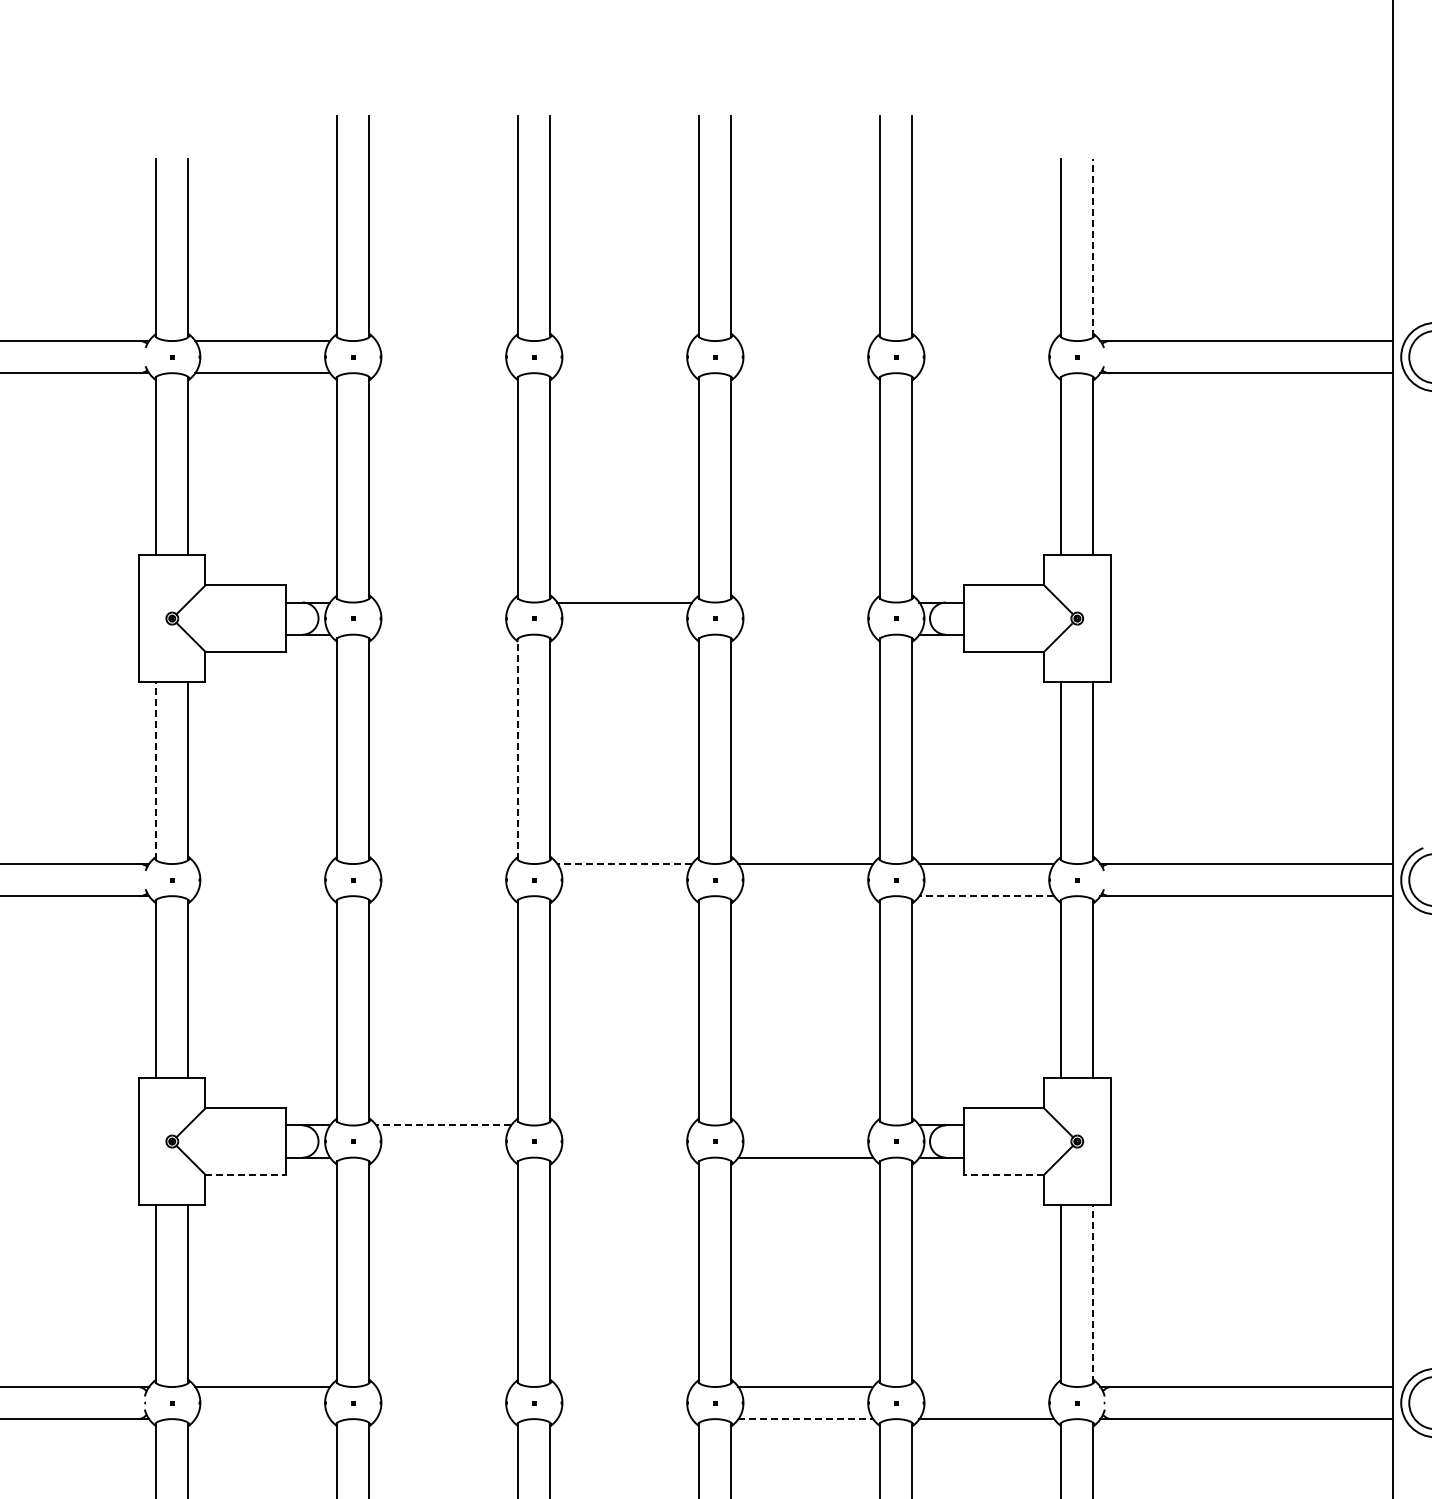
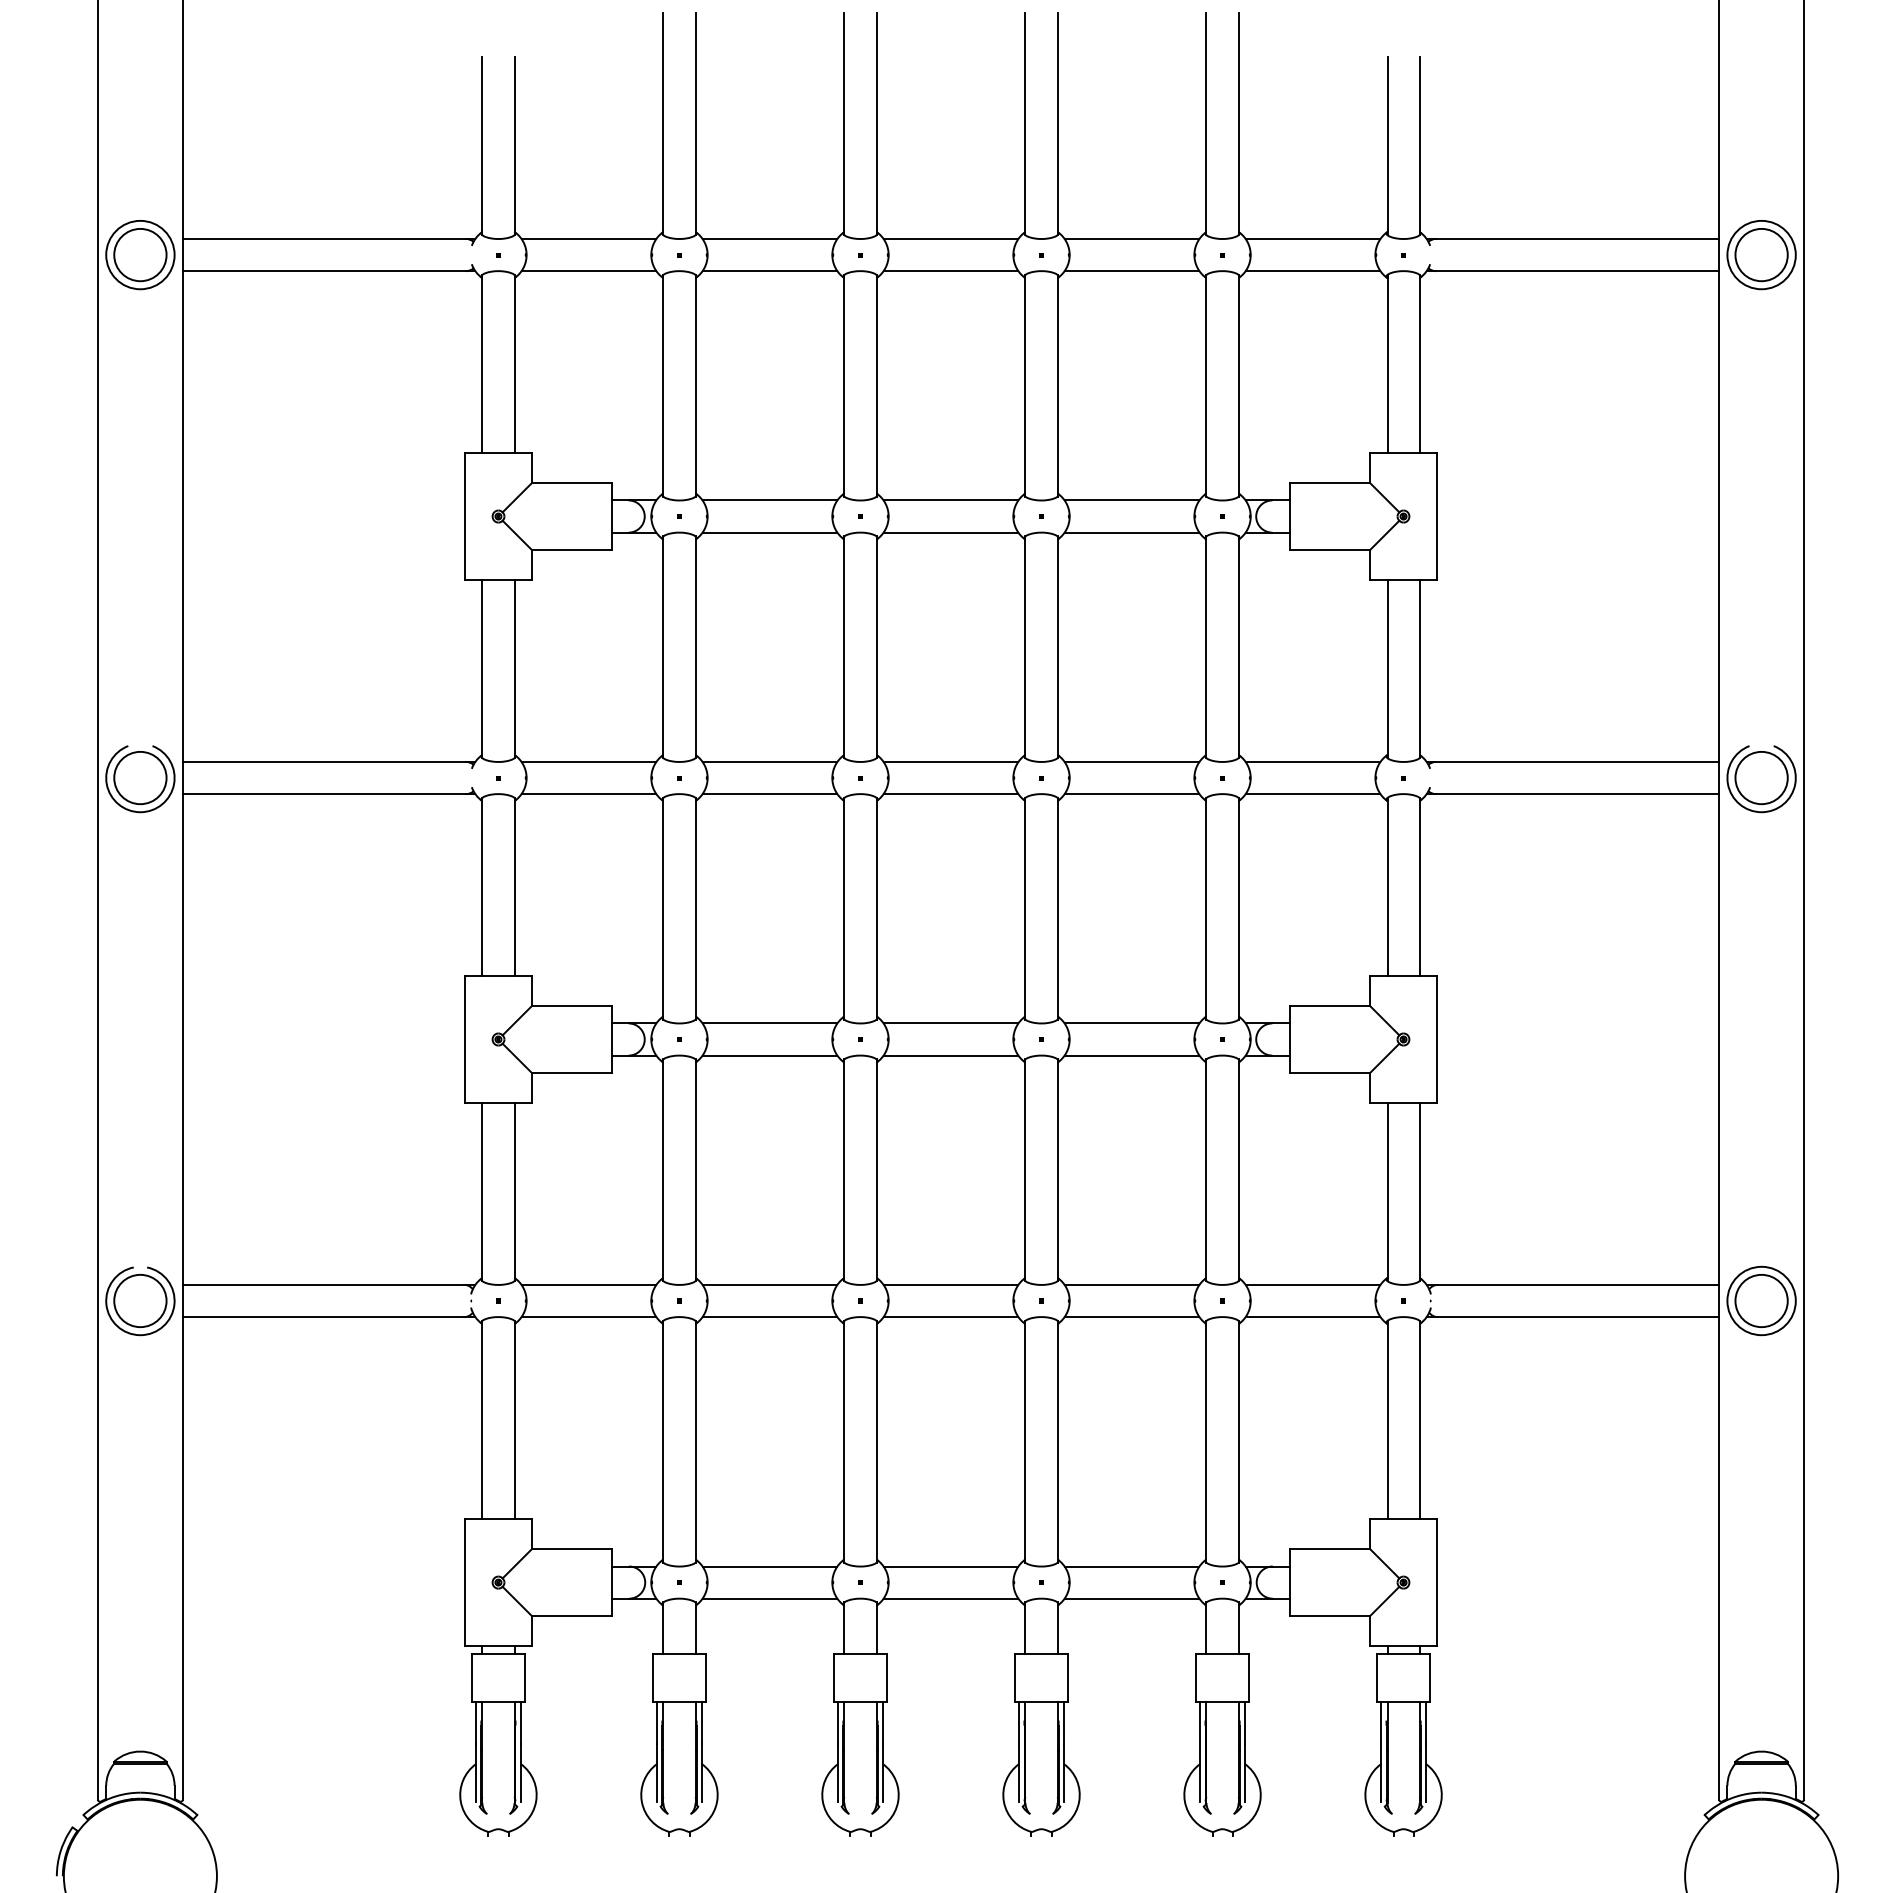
line: (1093, 247) -> (1419, 145), dashed -> solid
line: (443, 340) -> (769, 238), added
line: (624, 340) -> (950, 238), added
line: (805, 340) -> (1131, 238), added
line: (986, 340) -> (1312, 238), added
line: (443, 373) -> (769, 271), added
line: (624, 373) -> (950, 271), added
line: (805, 373) -> (1131, 271), added
line: (986, 373) -> (1312, 271), added
line: (443, 602) -> (769, 500), added
line: (805, 602) -> (1131, 500), added
line: (443, 634) -> (769, 532), added
line: (624, 634) -> (950, 532), added
line: (805, 634) -> (1131, 532), added
line: (518, 749) -> (844, 647), dashed -> solid
line: (156, 770) -> (482, 668), dashed -> solid
line: (262, 863) -> (588, 761), added
line: (443, 863) -> (769, 761), added
line: (624, 863) -> (950, 761), dashed -> solid
line: (262, 896) -> (588, 794), added
line: (443, 896) -> (769, 794), added
line: (624, 896) -> (950, 794), added
line: (805, 896) -> (1131, 794), added
line: (986, 896) -> (1312, 794), dashed -> solid
line: (443, 1125) -> (769, 1023), dashed -> solid
line: (624, 1125) -> (950, 1023), added
line: (805, 1125) -> (1131, 1023), added
line: (443, 1157) -> (769, 1055), added
line: (624, 1157) -> (950, 1055), added
line: (246, 1174) -> (572, 1072), dashed -> solid
line: (1003, 1174) -> (1329, 1072), dashed -> solid
line: (1093, 1293) -> (1419, 1191), dashed -> solid
line: (443, 1386) -> (769, 1284), added
line: (624, 1386) -> (950, 1284), added
line: (986, 1386) -> (1312, 1284), added
line: (262, 1419) -> (588, 1317), added
line: (443, 1419) -> (769, 1317), added
line: (624, 1419) -> (950, 1317), added
line: (806, 1419) -> (1132, 1317), dashed -> solid

